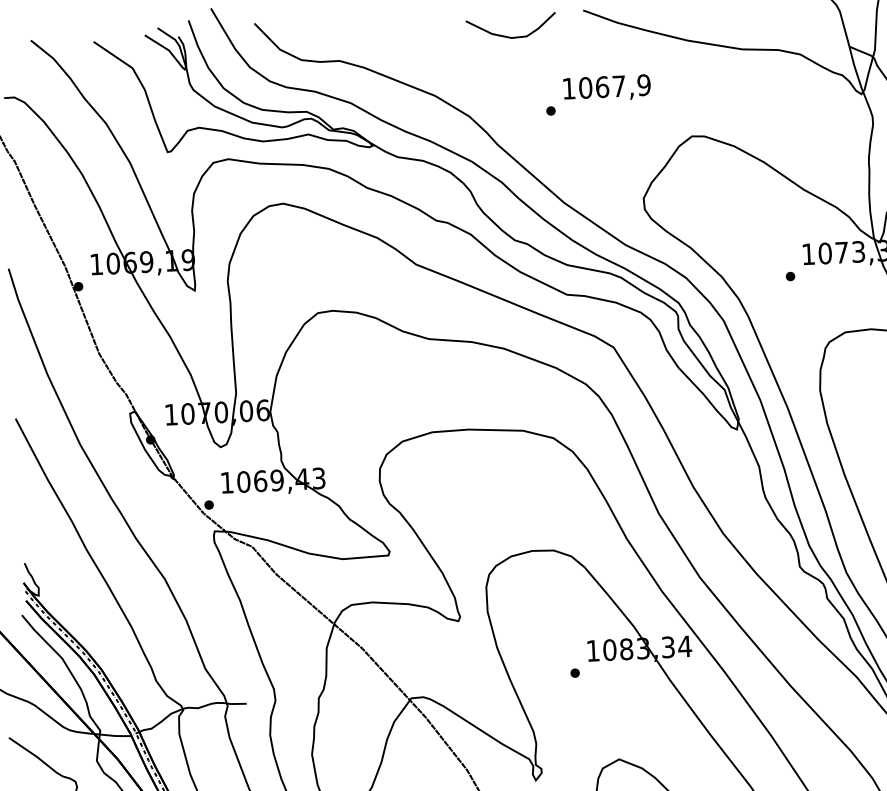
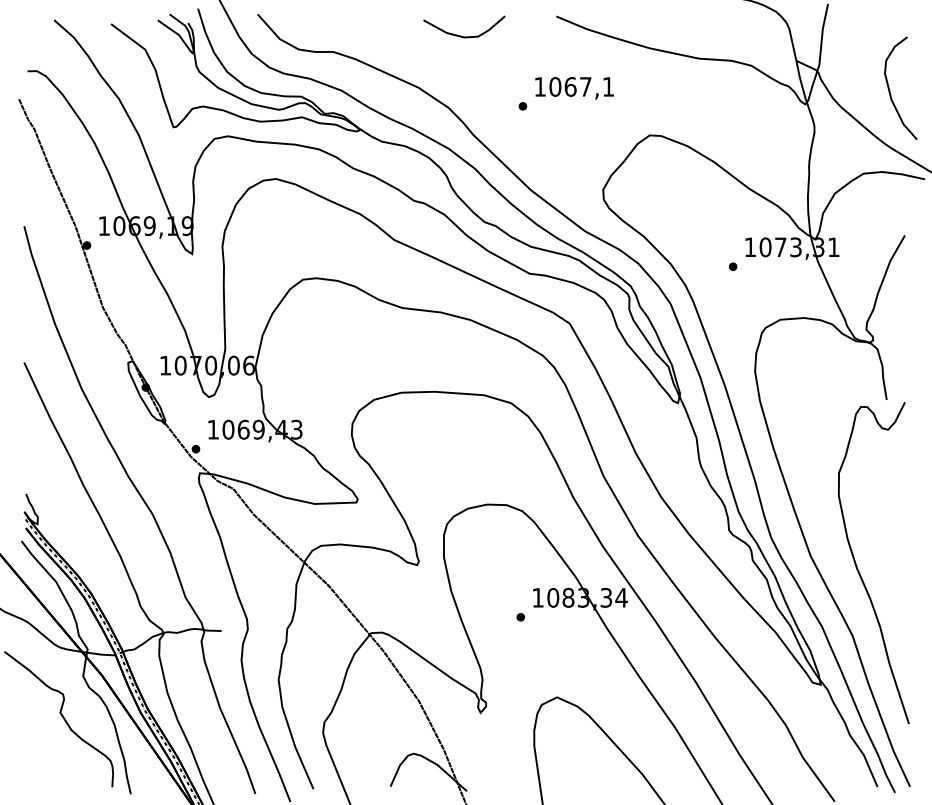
curve: (508, 35) -> (461, 35), moved
text: (644, 84) -> (608, 86), 1067,9 -> 1067,1

